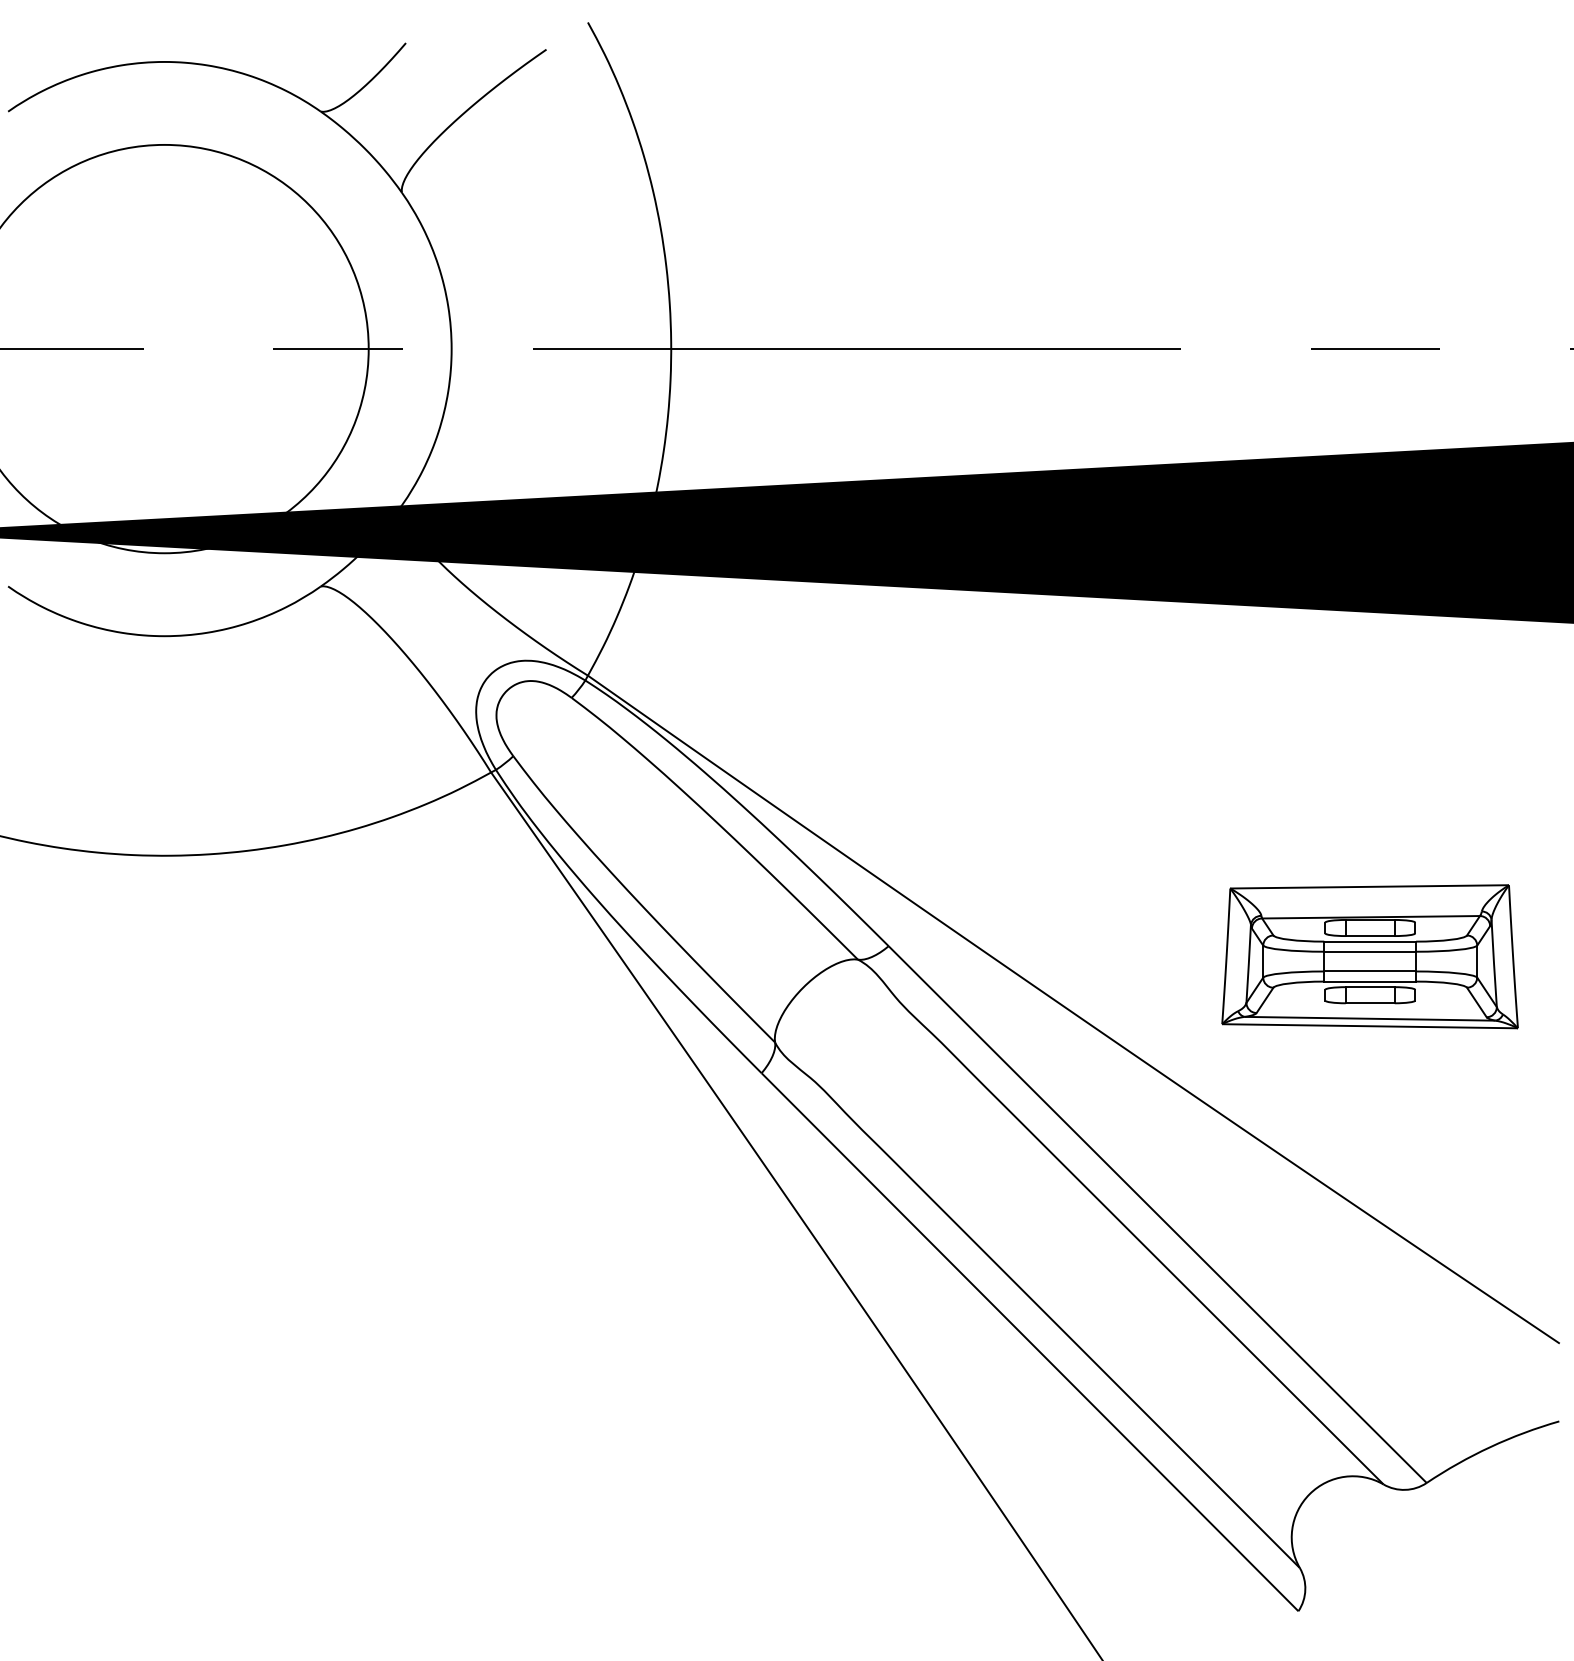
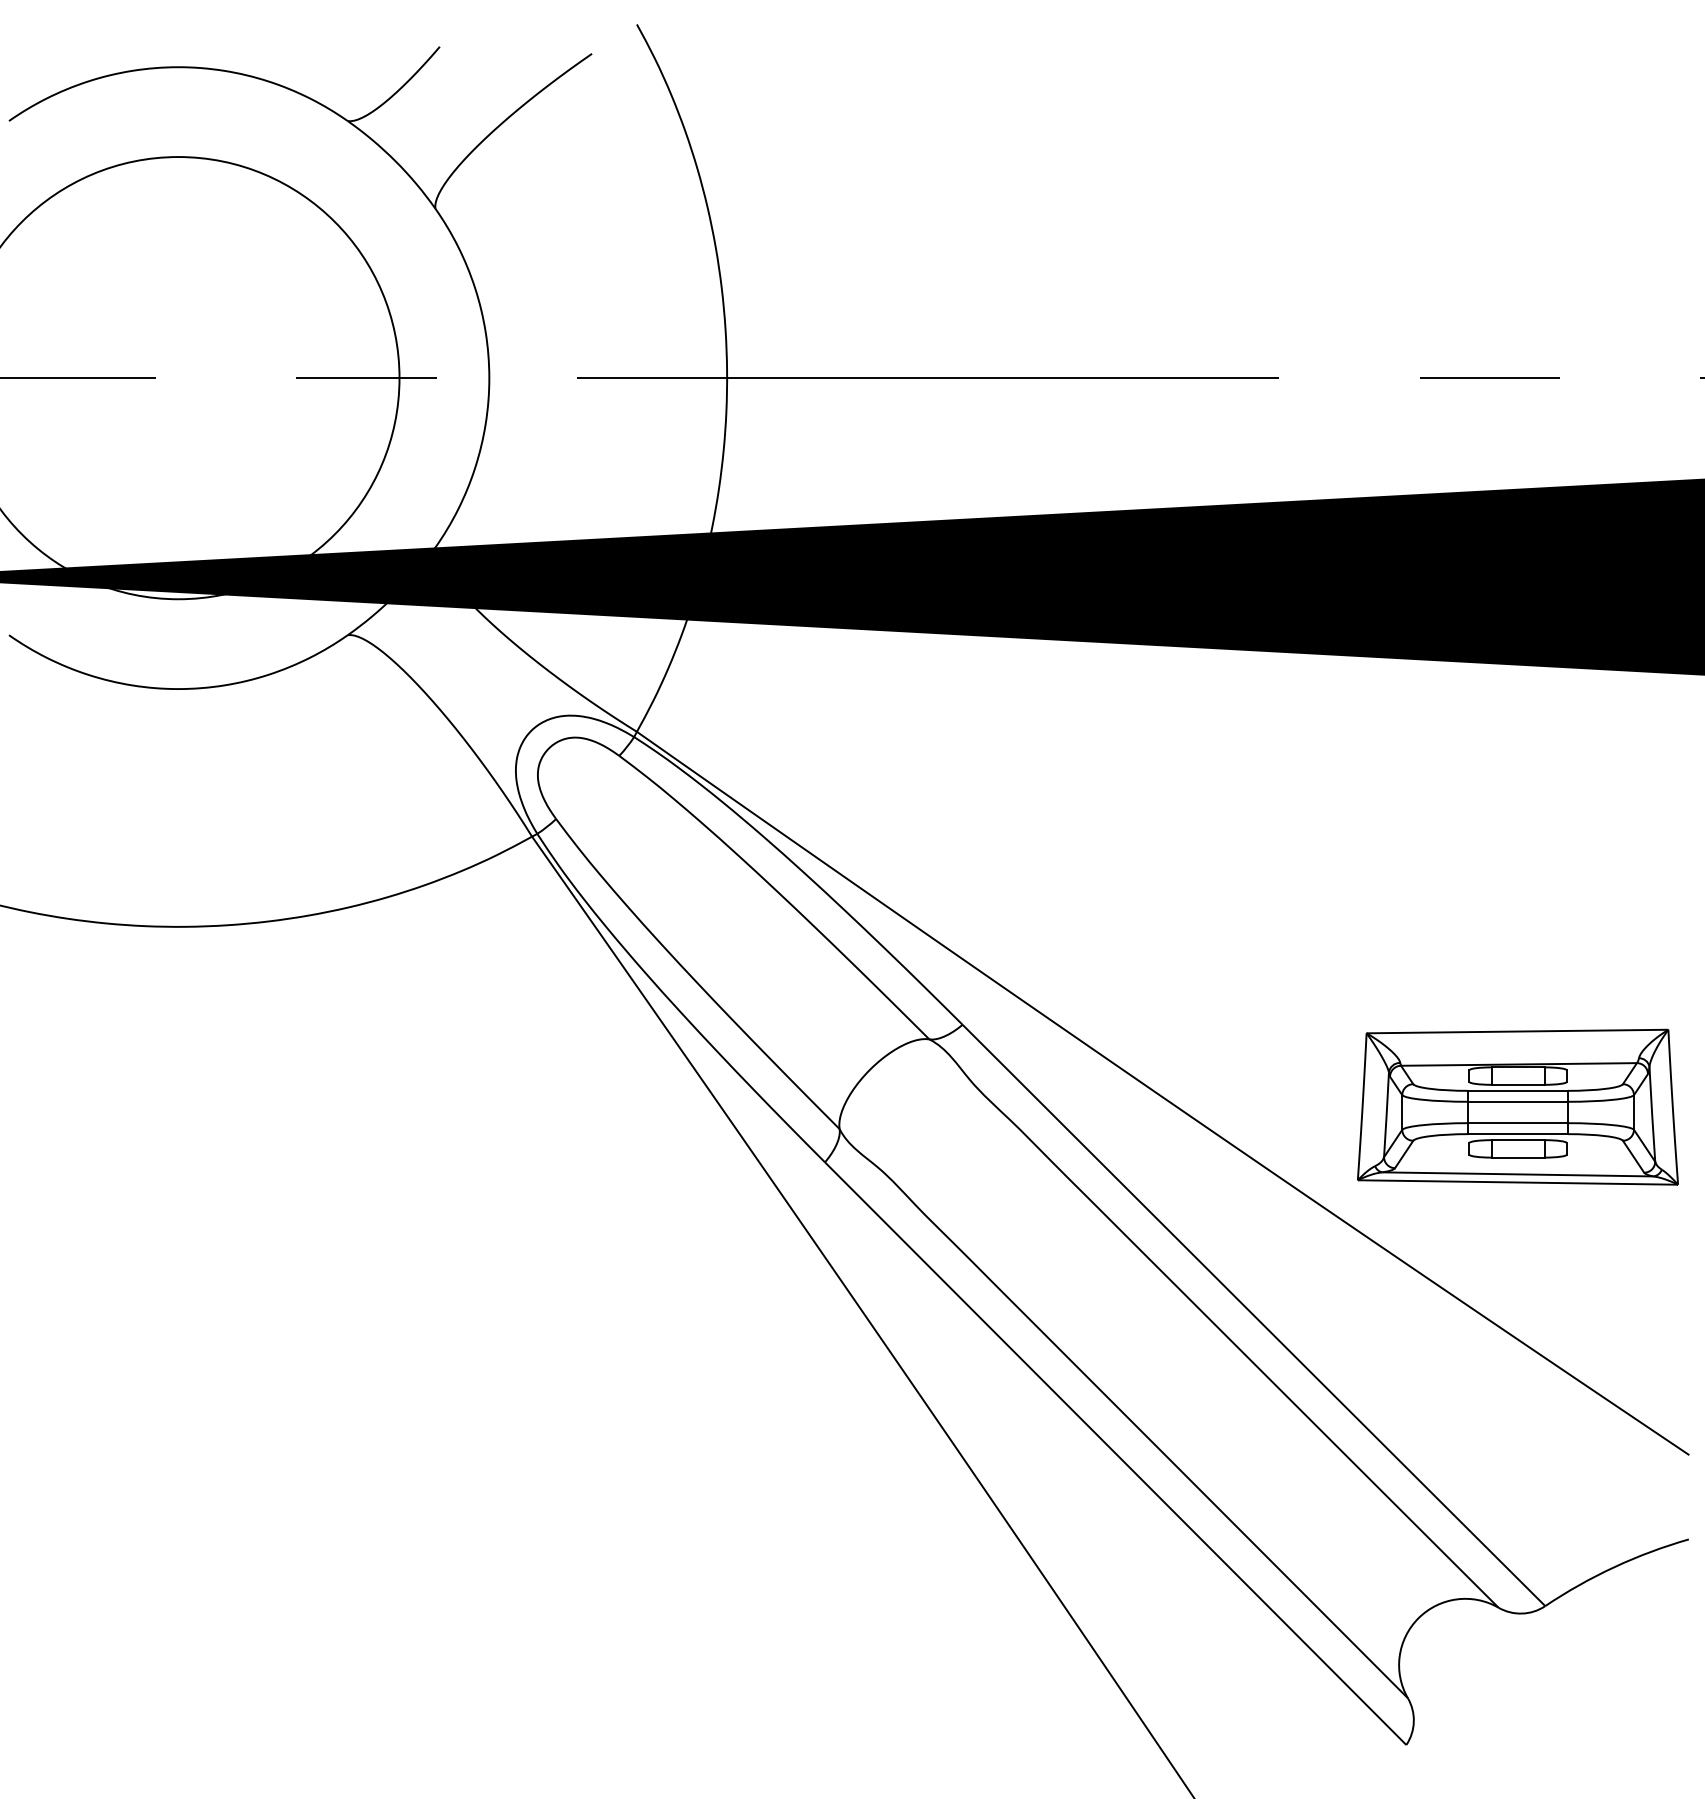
part: (1369, 956) -> (1517, 1106), moved

